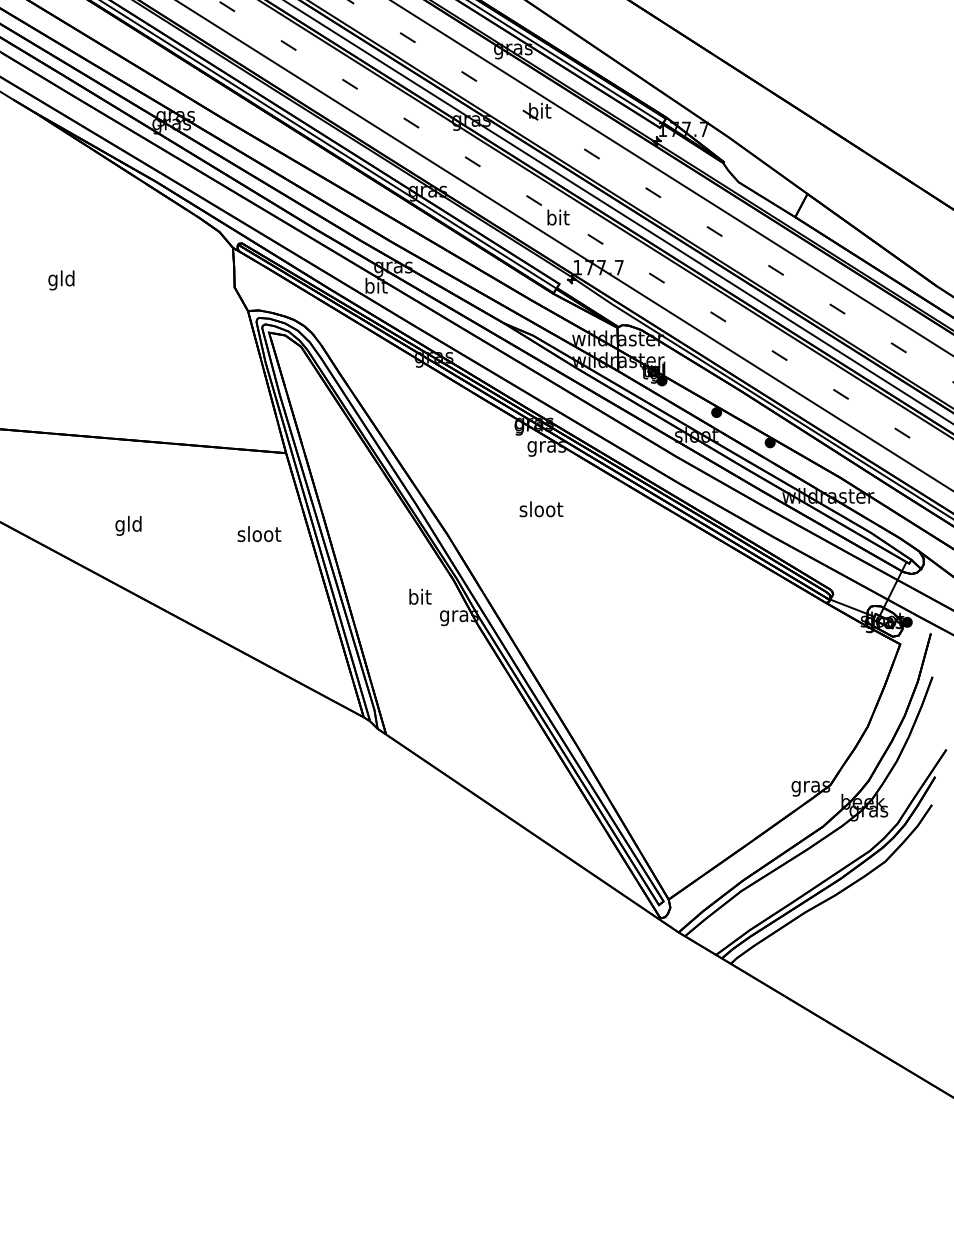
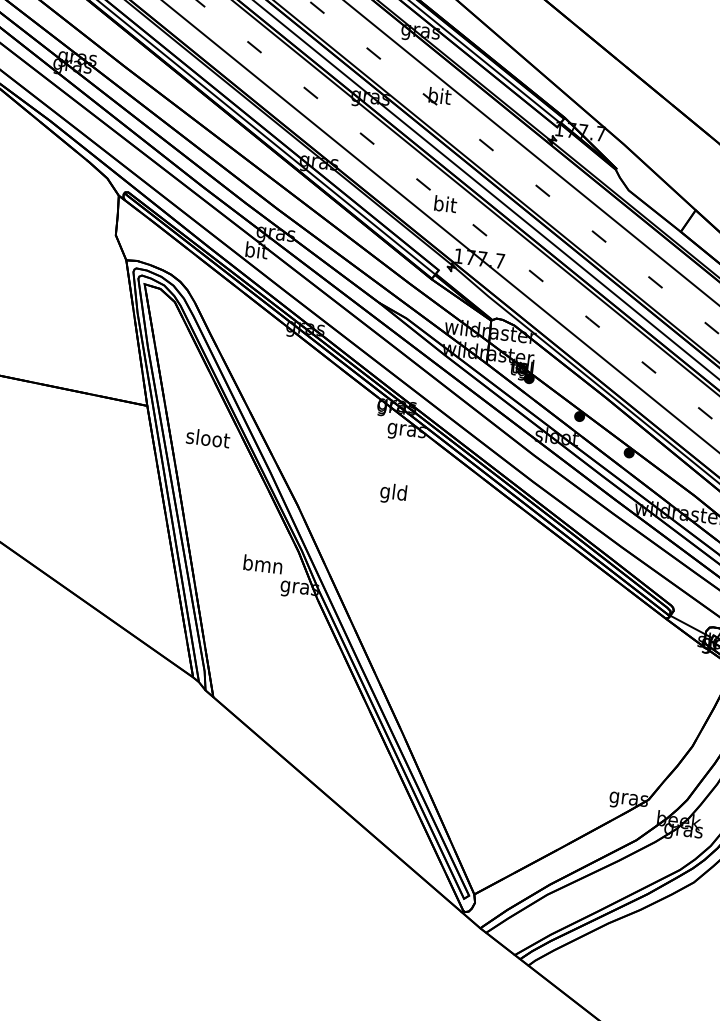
text: (541, 511) -> (393, 494), sloot -> gld
text: (259, 534) -> (208, 438), moved
text: (419, 596) -> (262, 564), bit -> bmn

